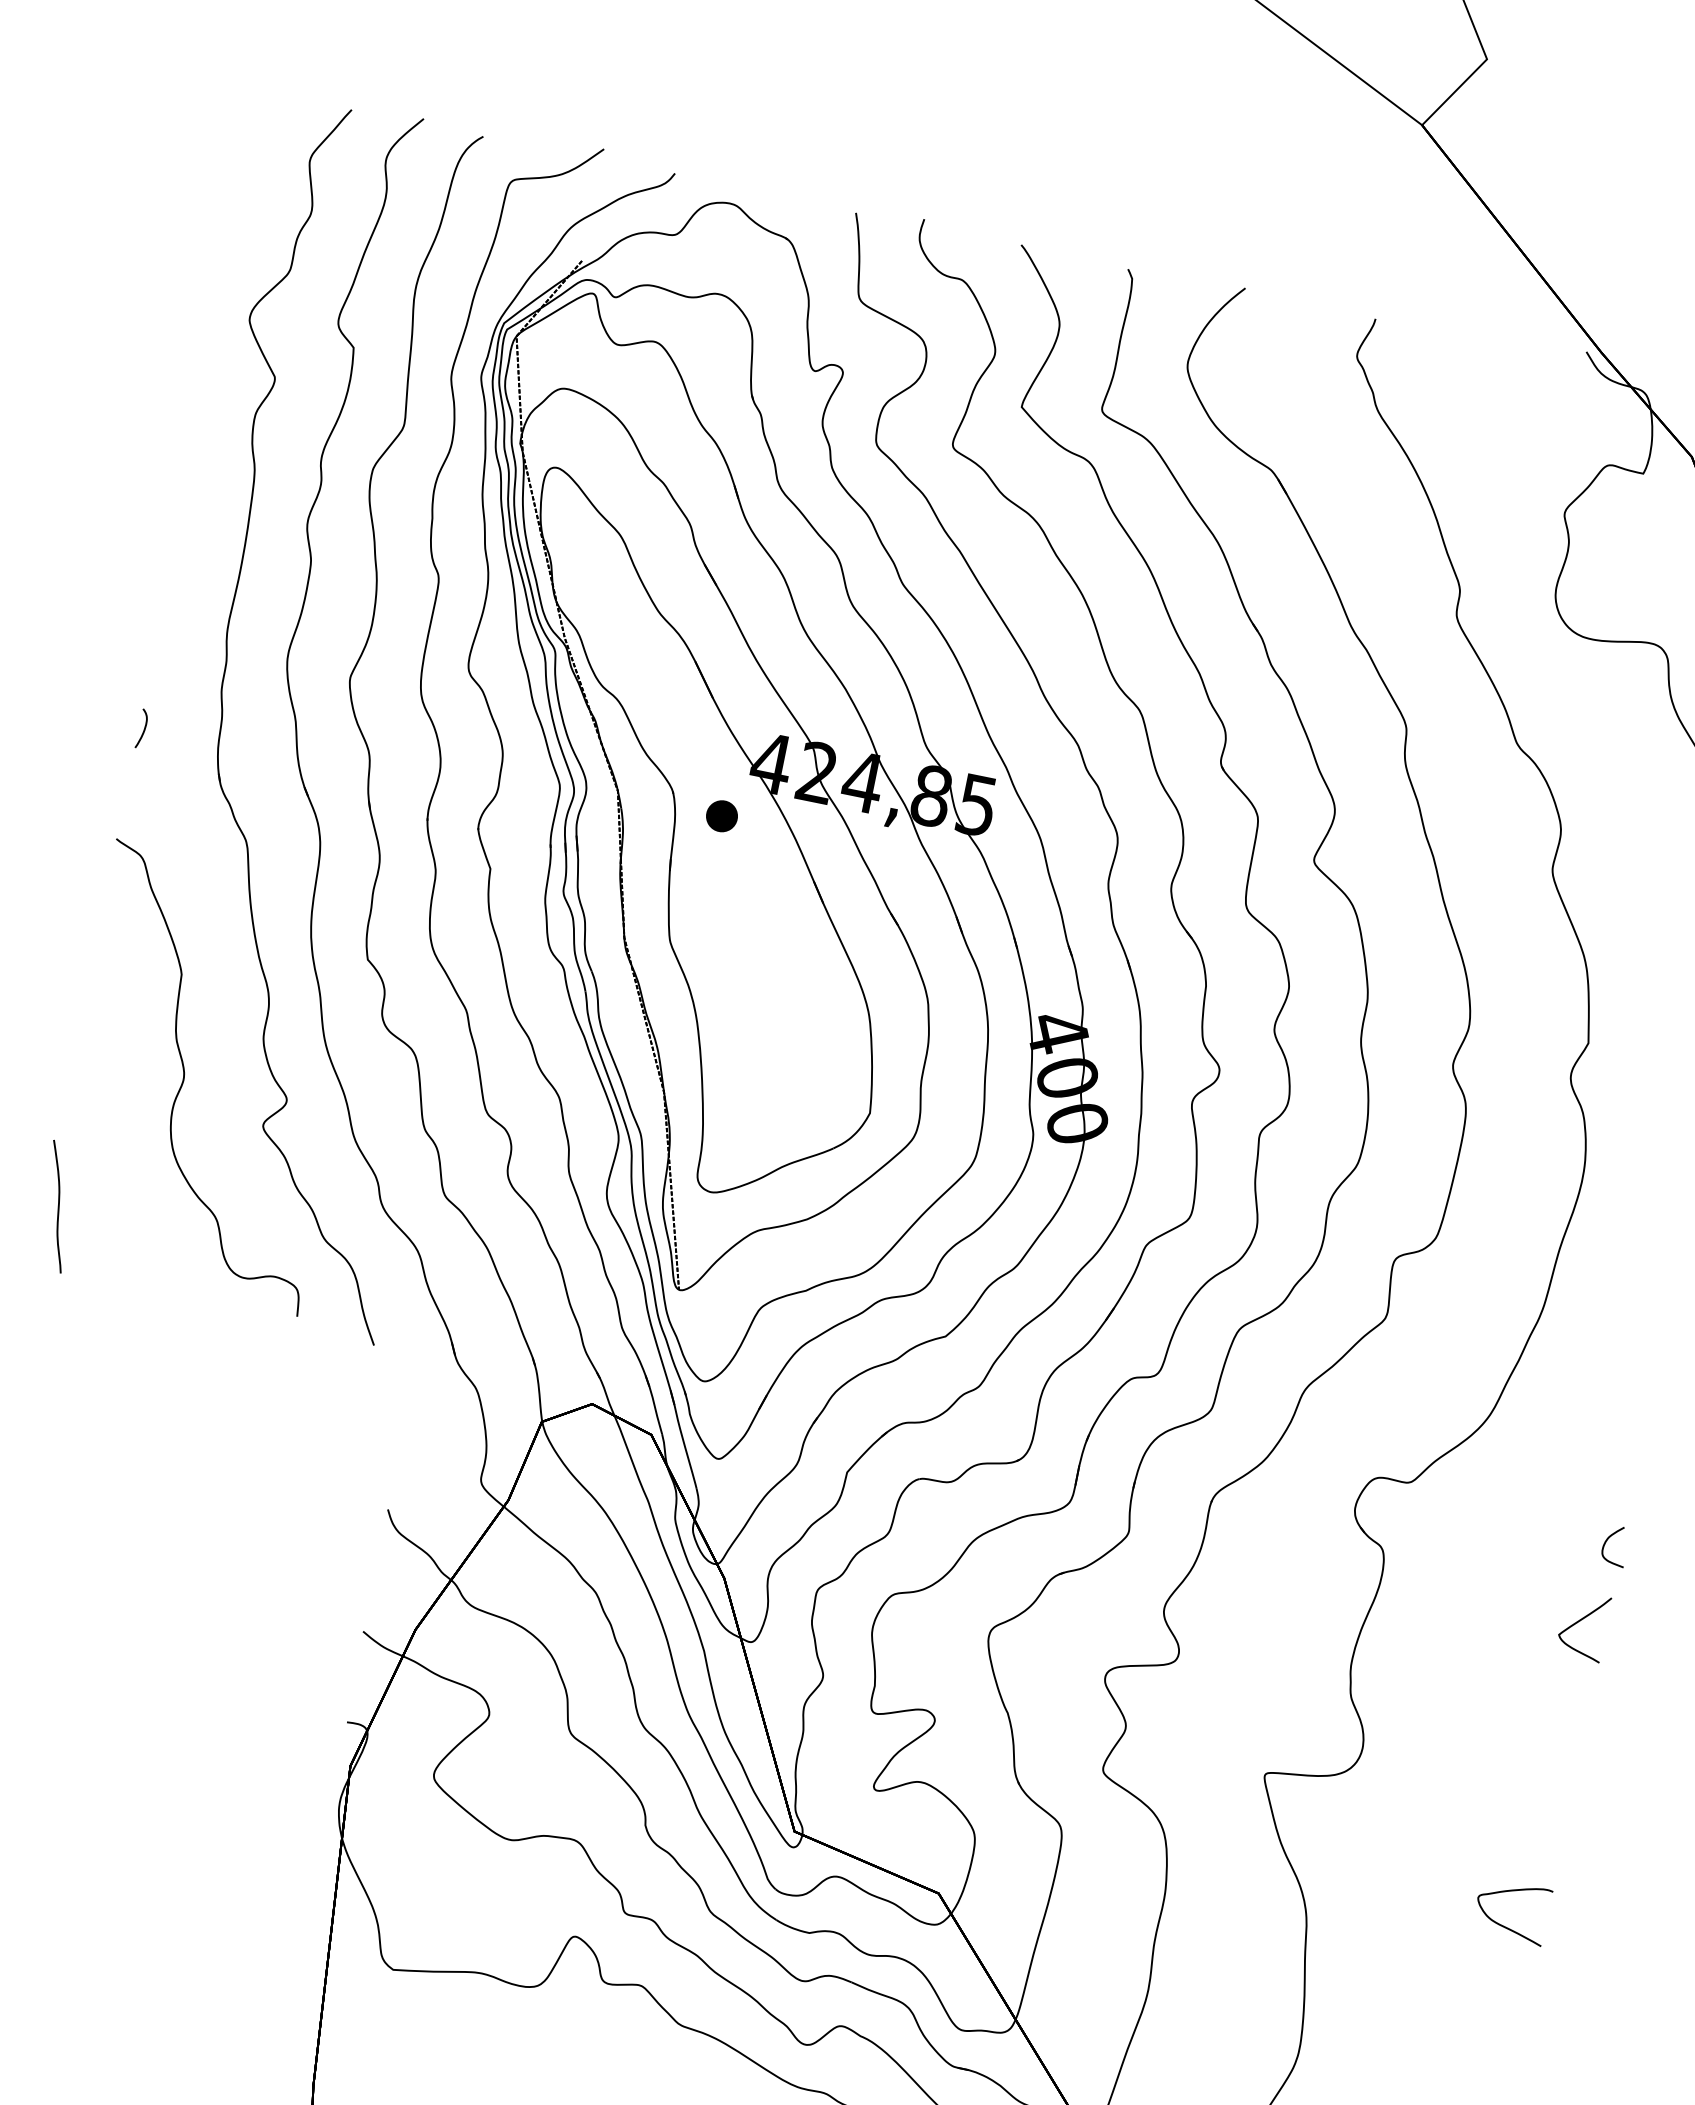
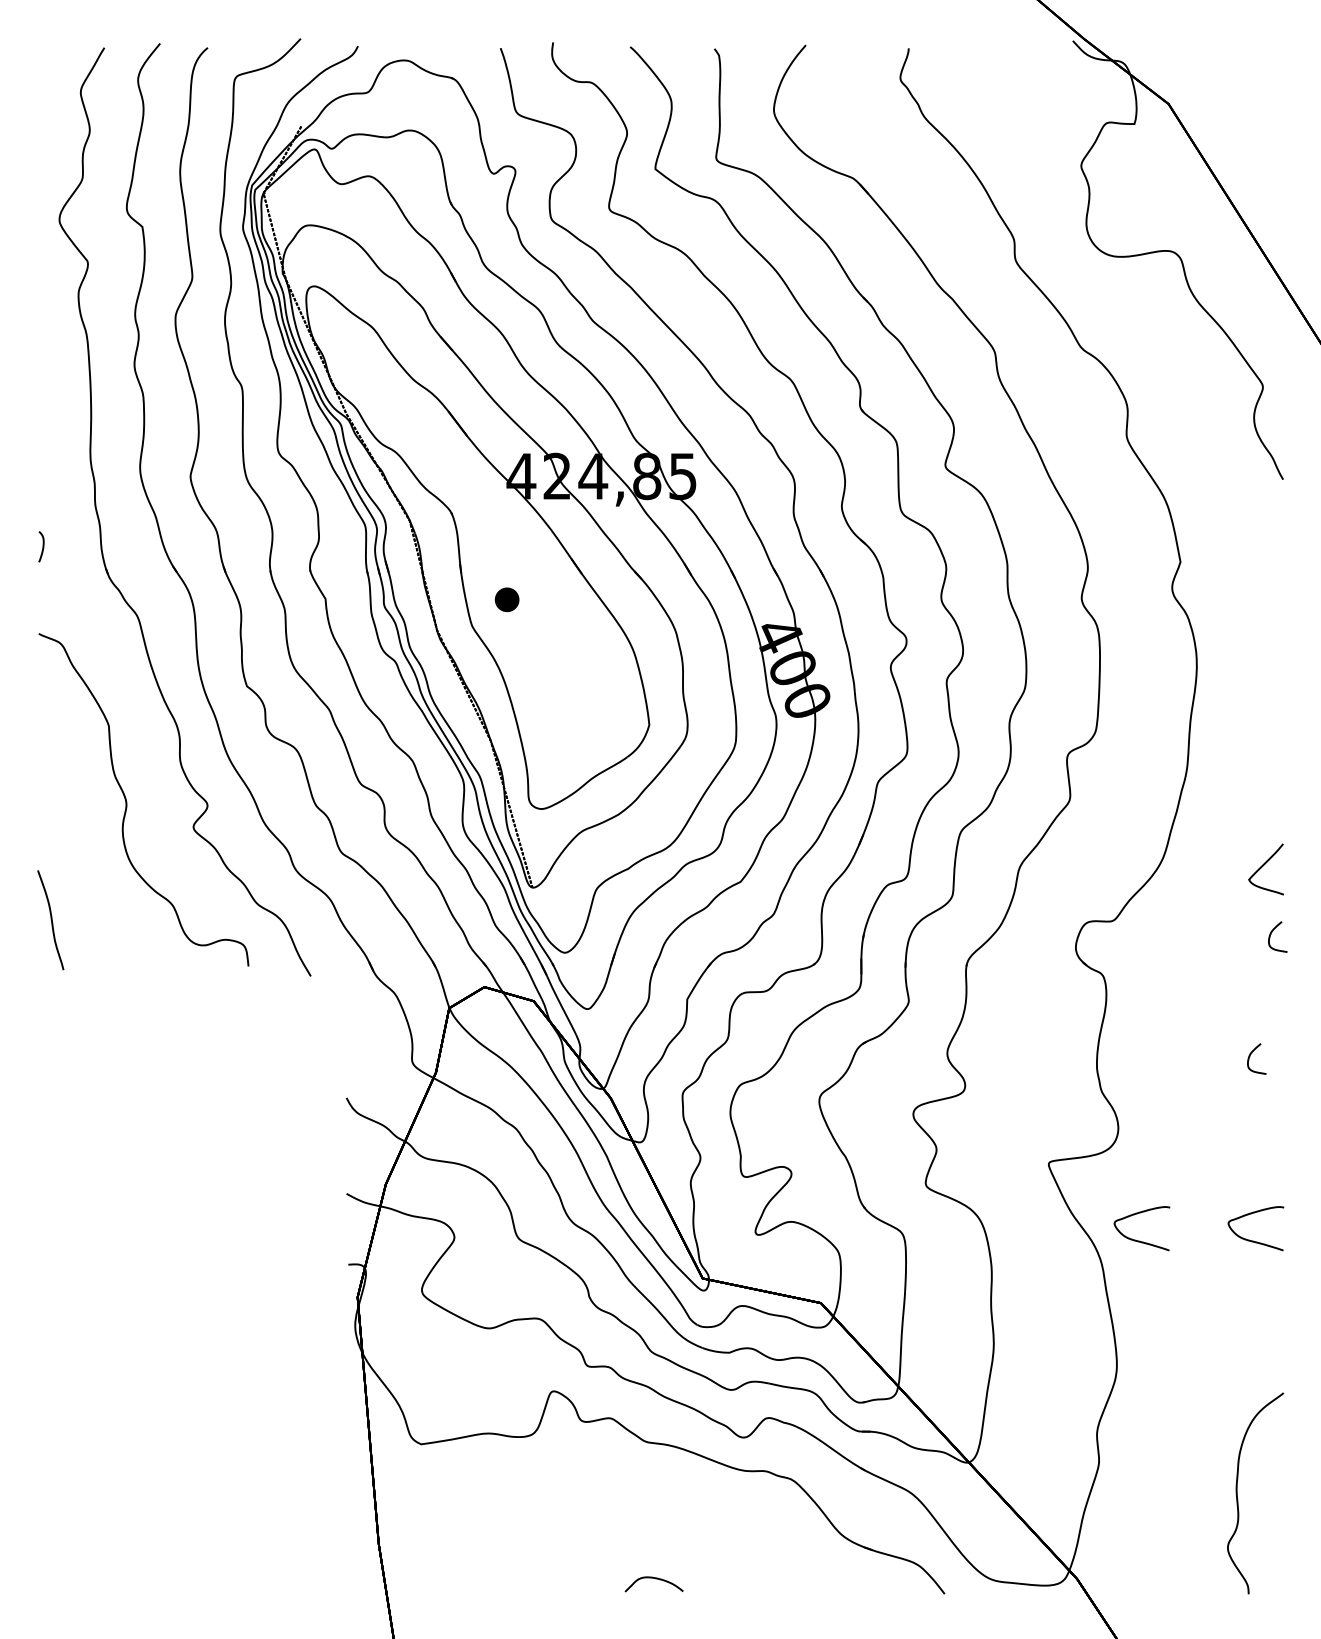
part: (721, 815) -> (506, 599), moved
curve: (1580, 1621) -> (1263, 866), moved
curve: (1549, 1690) -> (1250, 1056), added
curve: (1360, 1896) -> (1139, 1240), added

